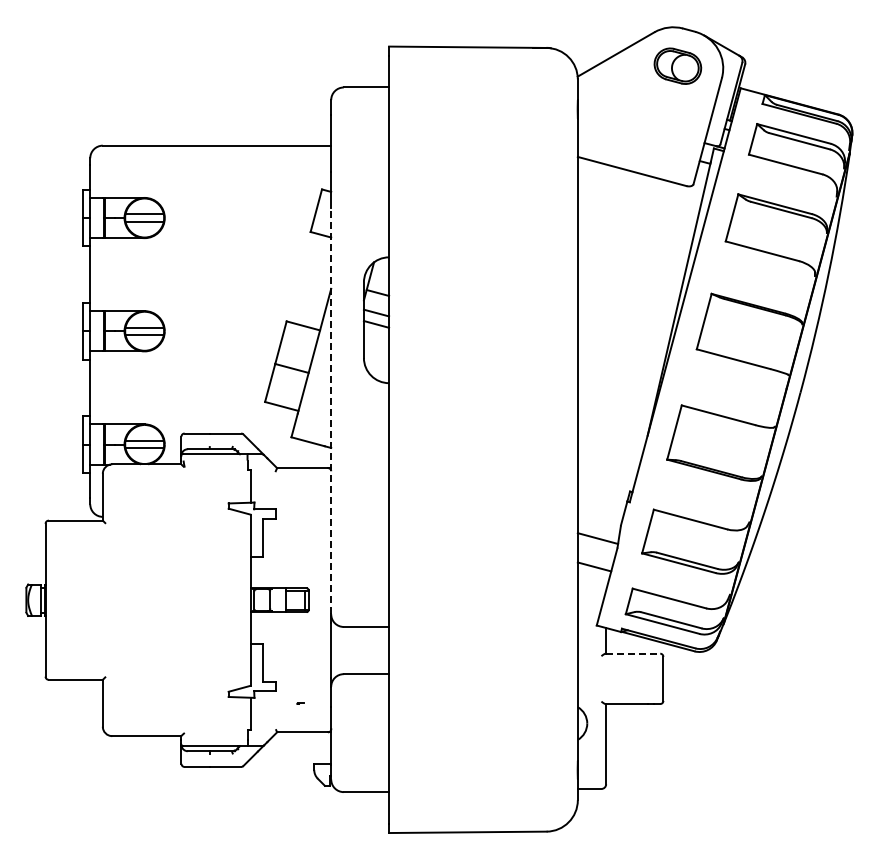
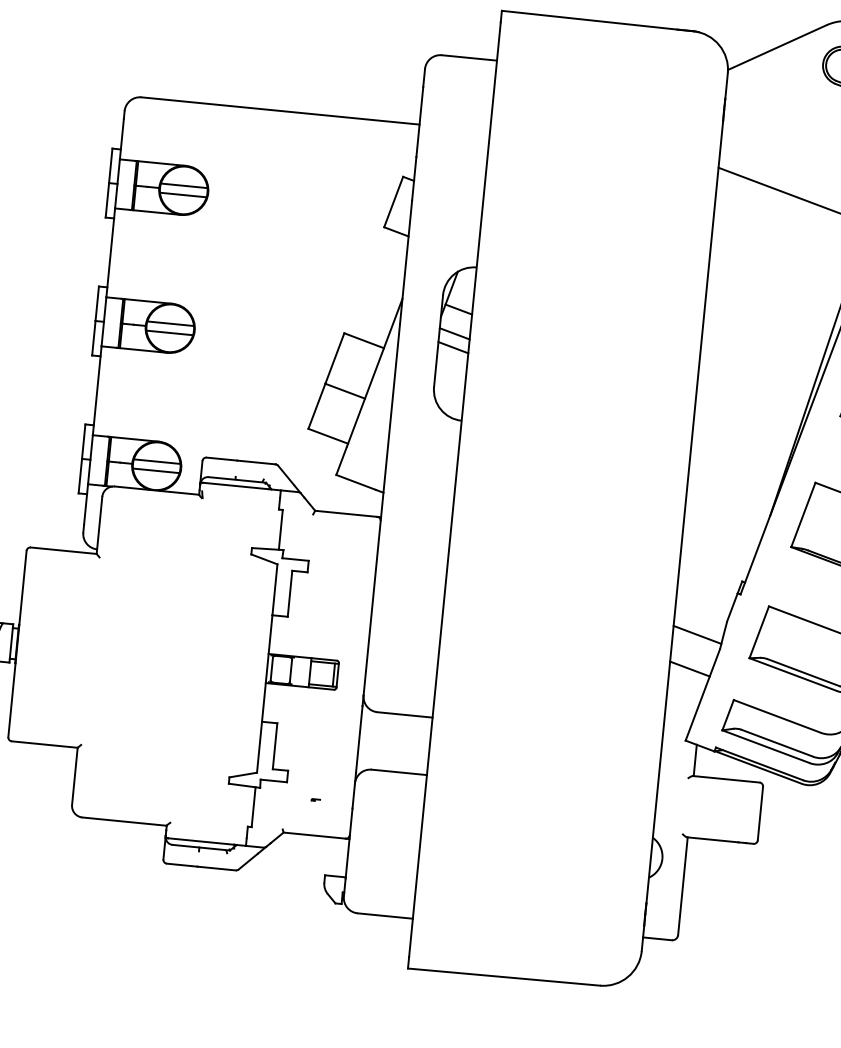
line: (331, 410) -> (388, 447), dashed -> solid
line: (633, 653) -> (727, 779), dashed -> solid

